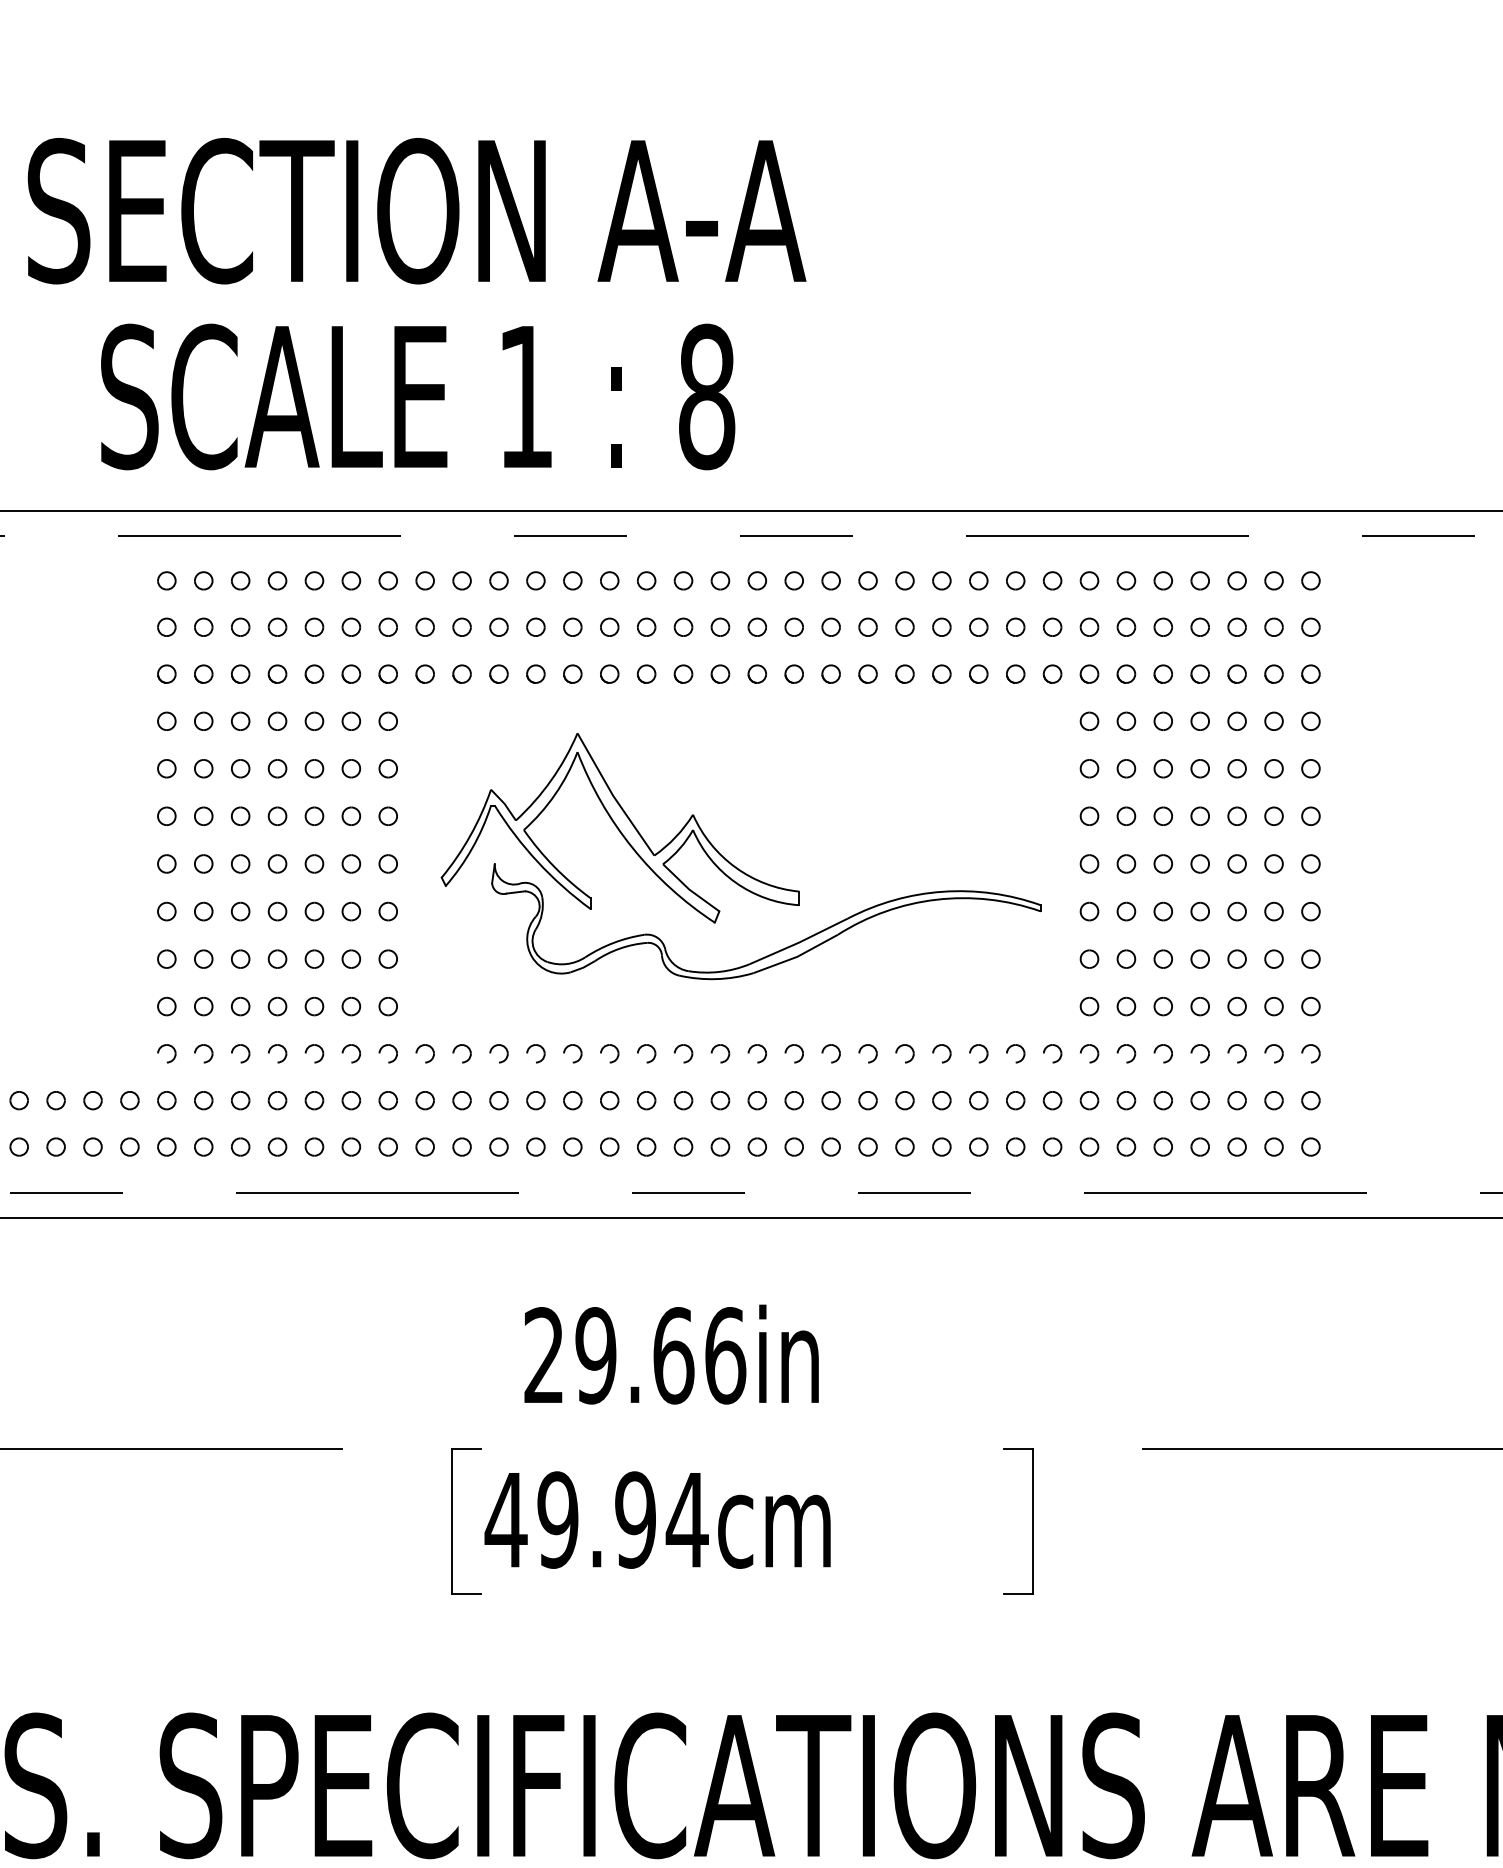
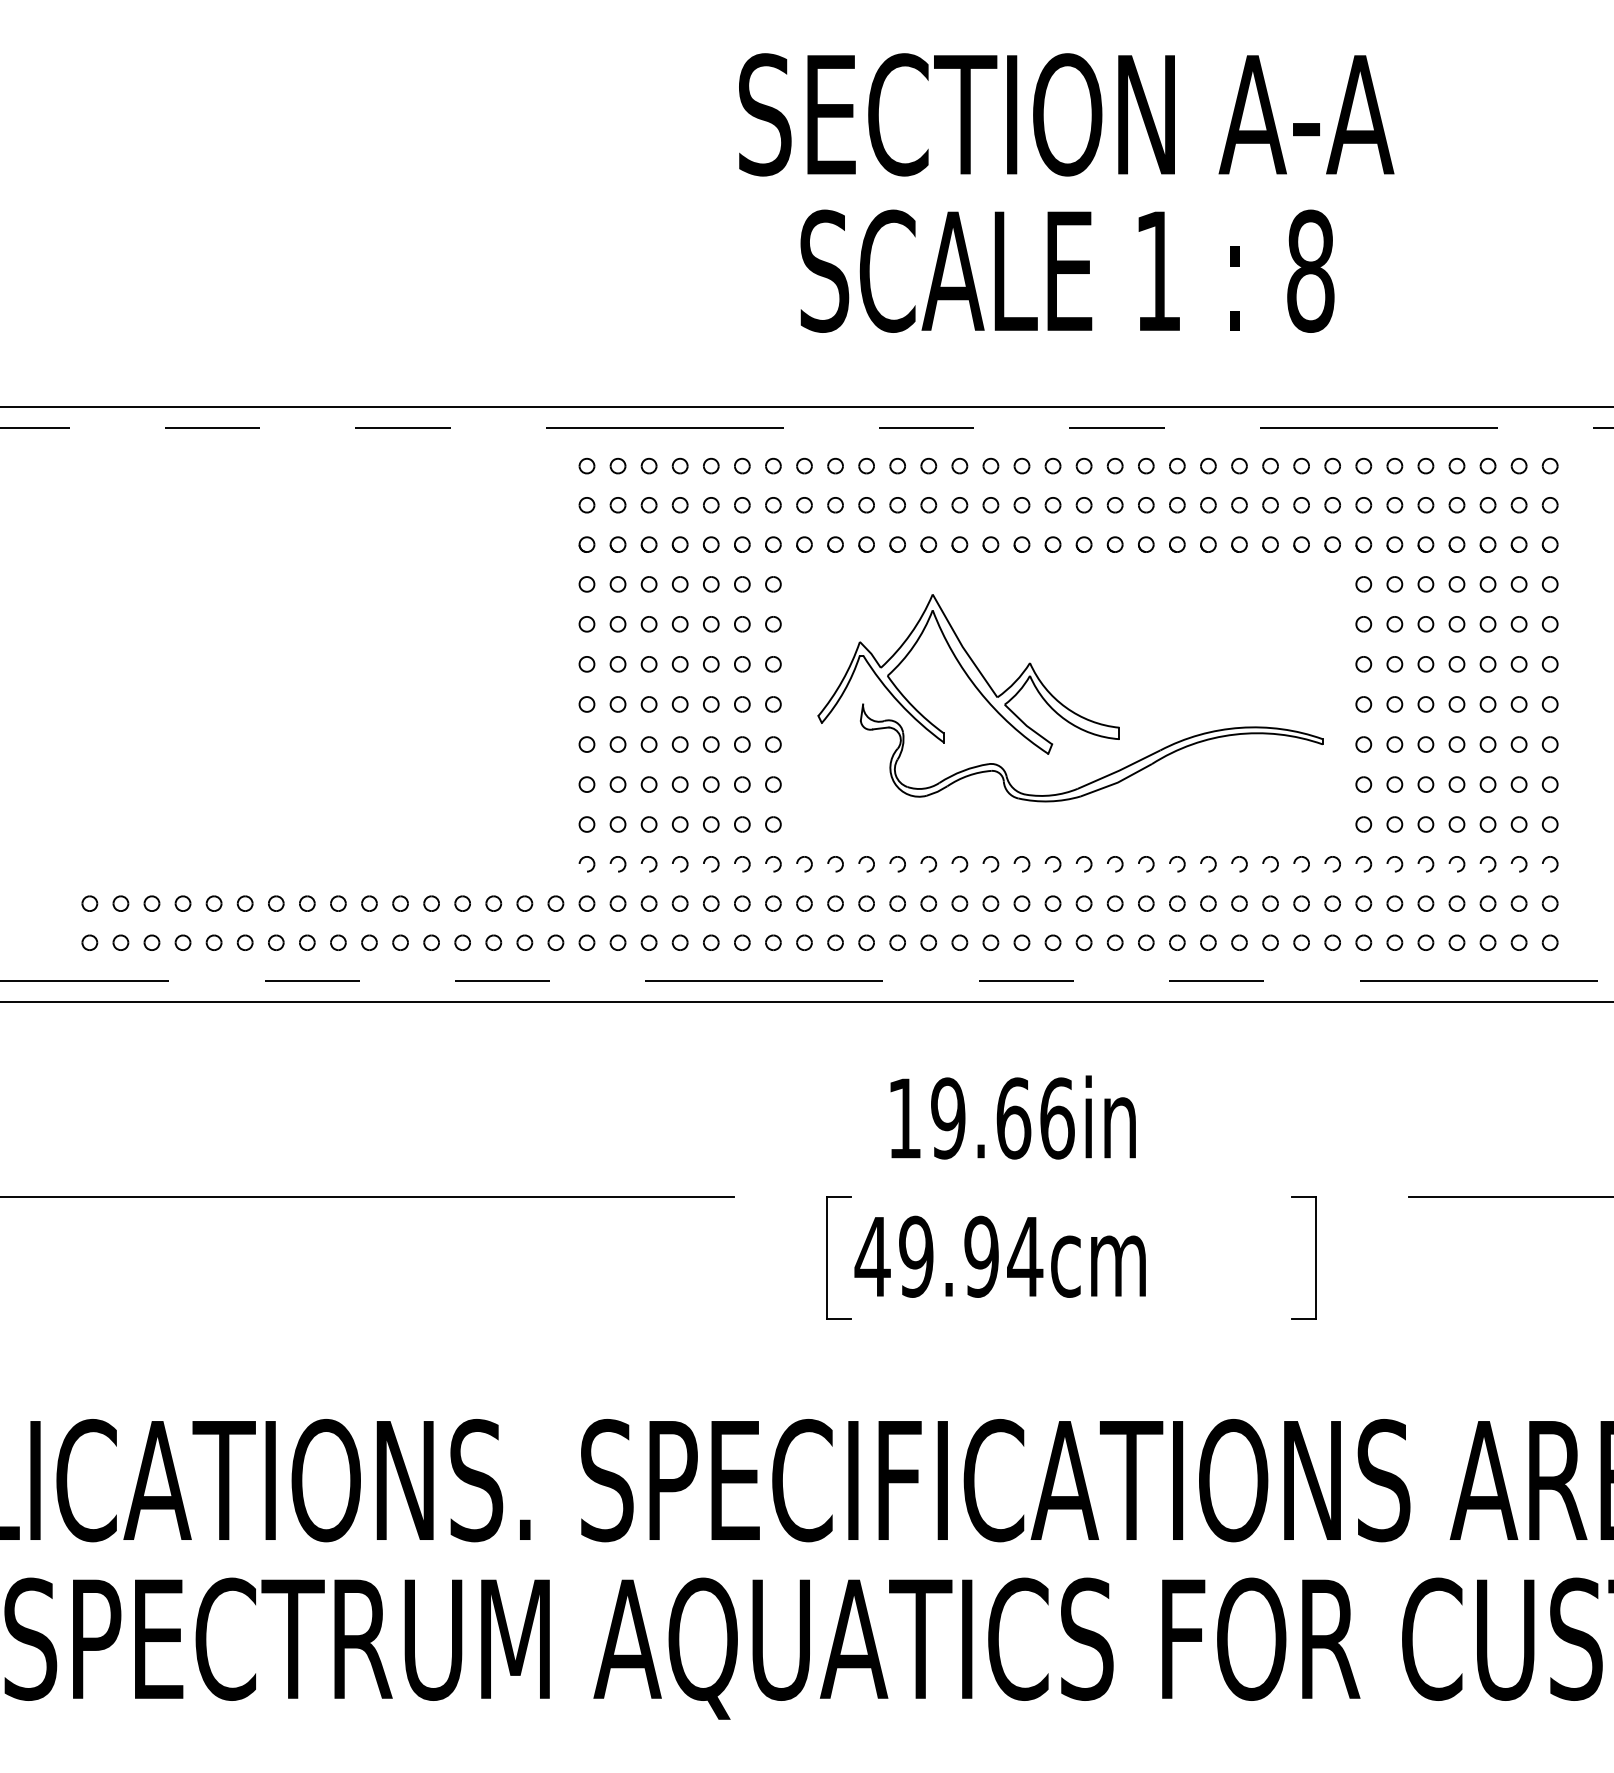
text: (416, 303) -> (1066, 192), moved
text: (543, 1354) -> (904, 1117), 29.66in -> 19.66in

